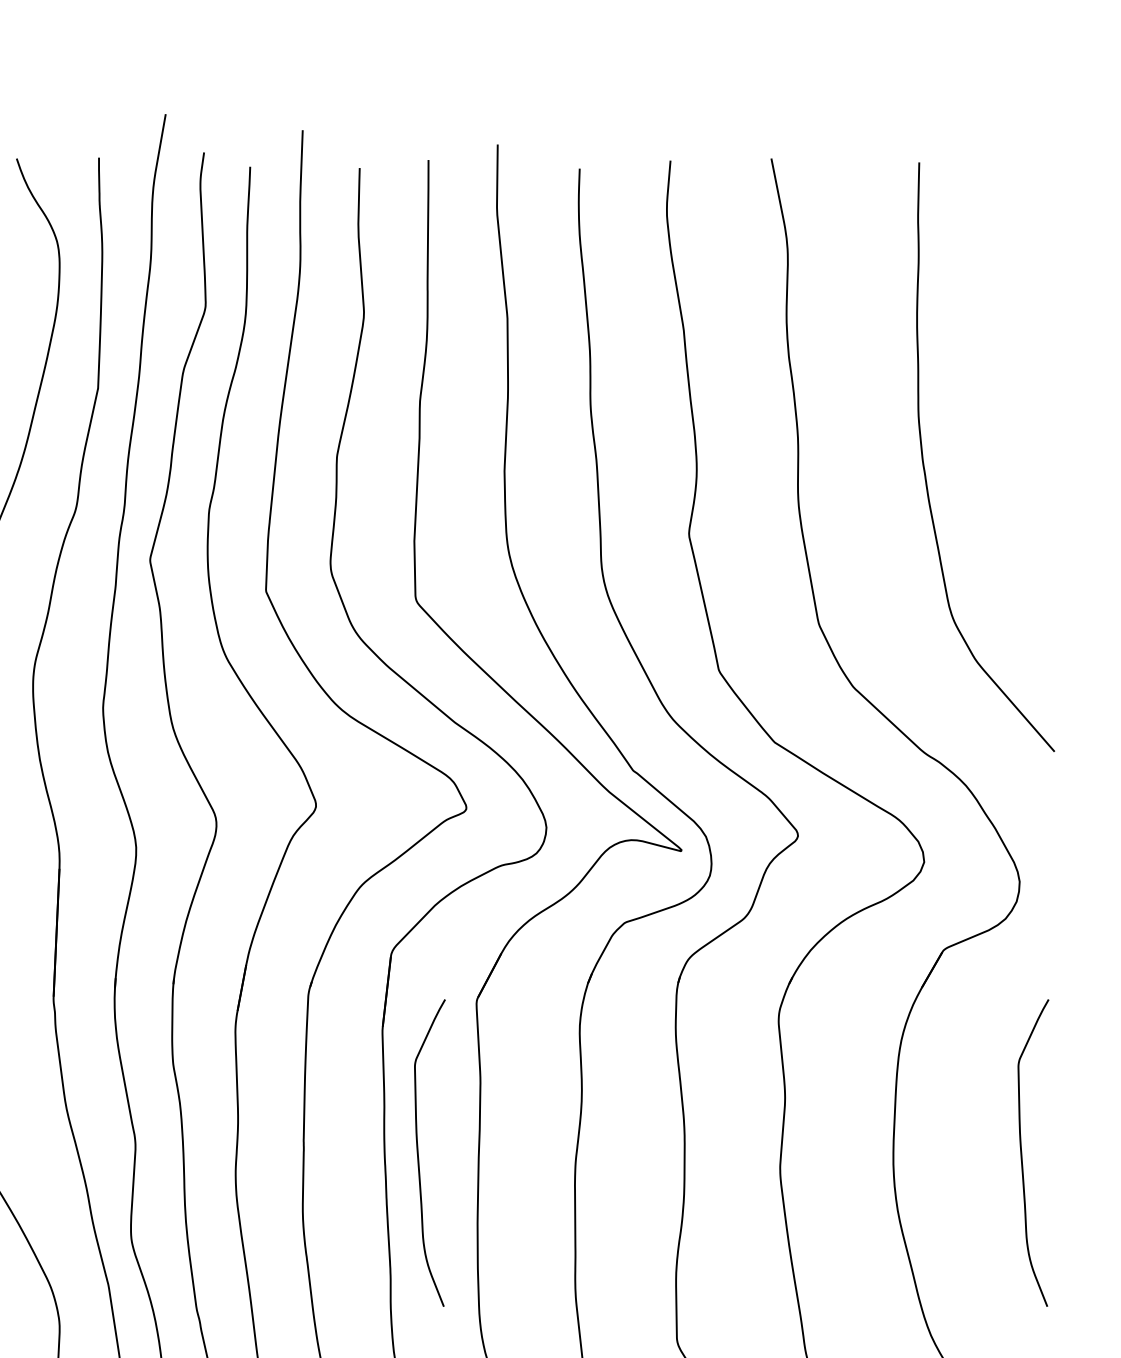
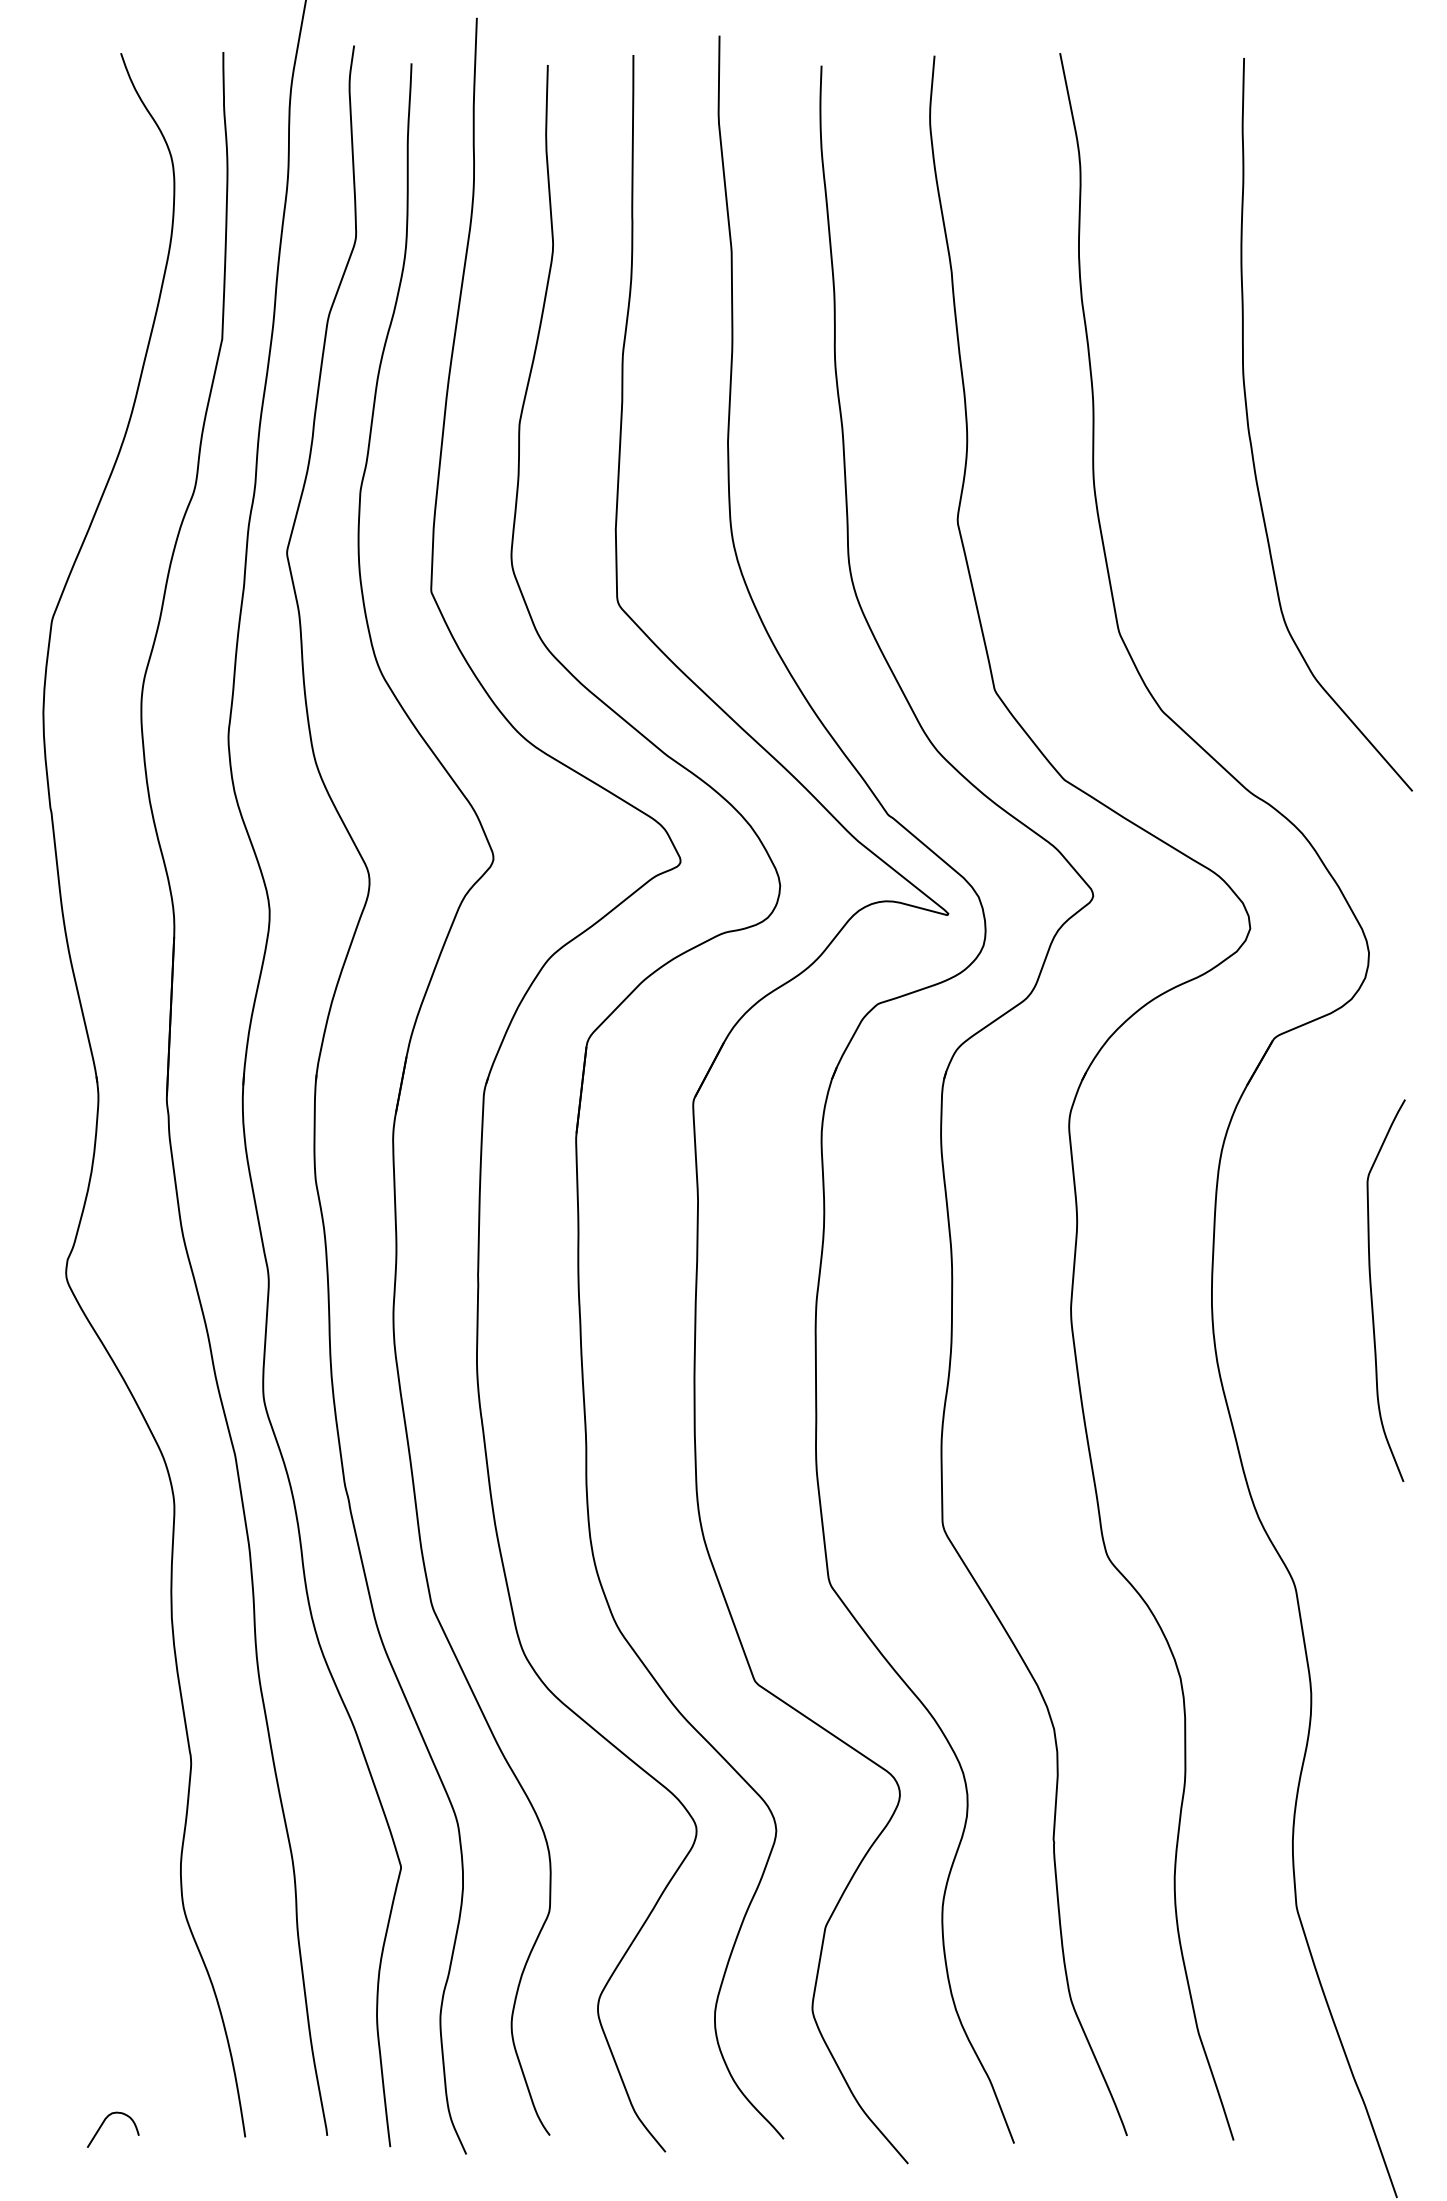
curve: (418, 1154) -> (621, 1292), removed

